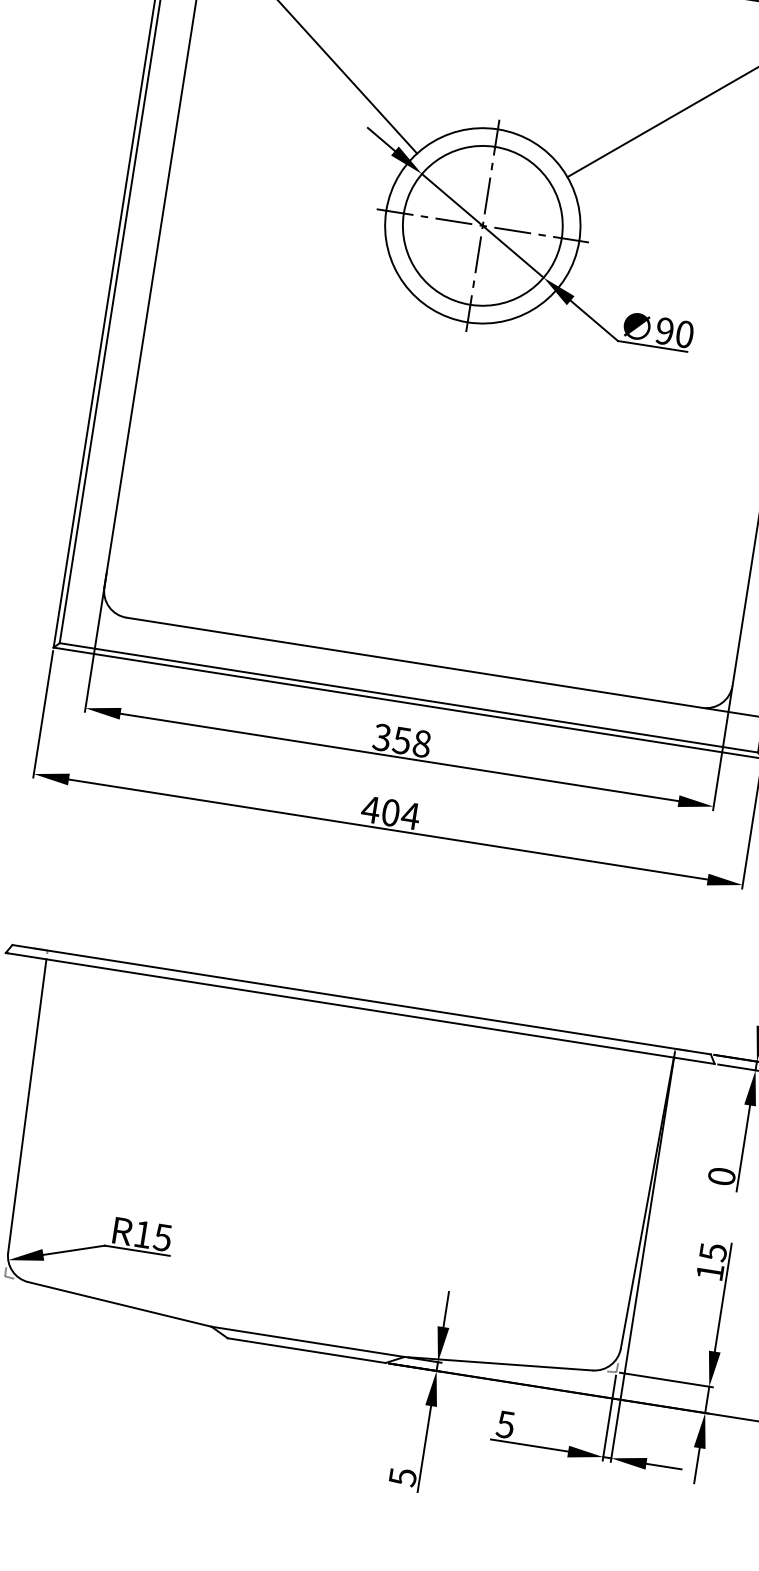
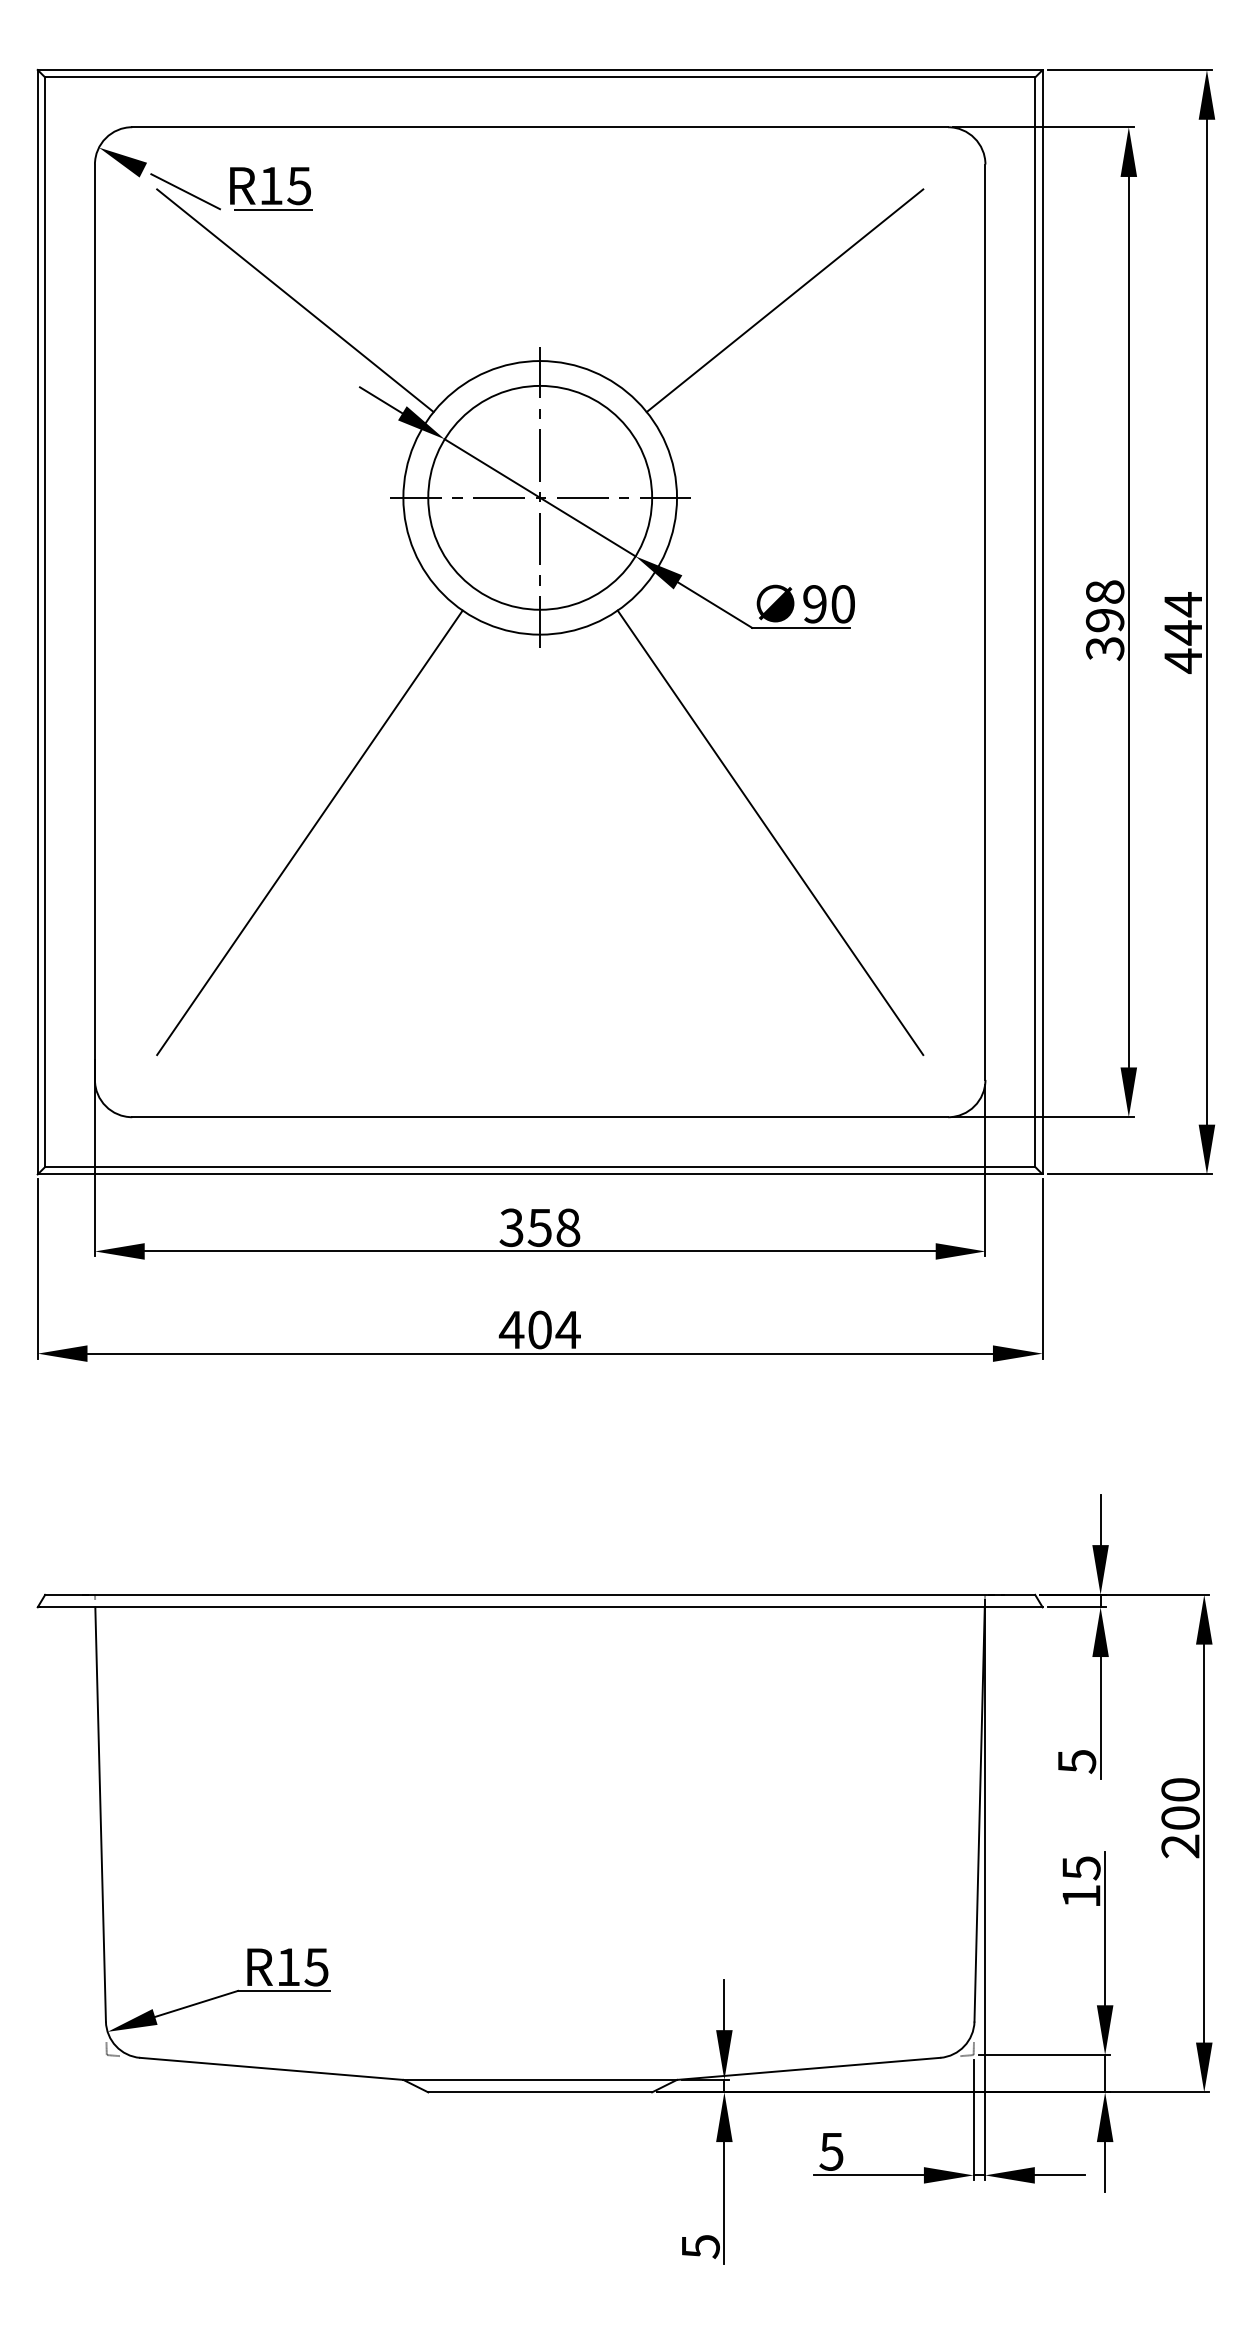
line: (283, 436) -> (309, 832), added
line: (608, 487) -> (770, 832), added
text: (721, 1176) -> (1076, 1761), 0 -> 5

